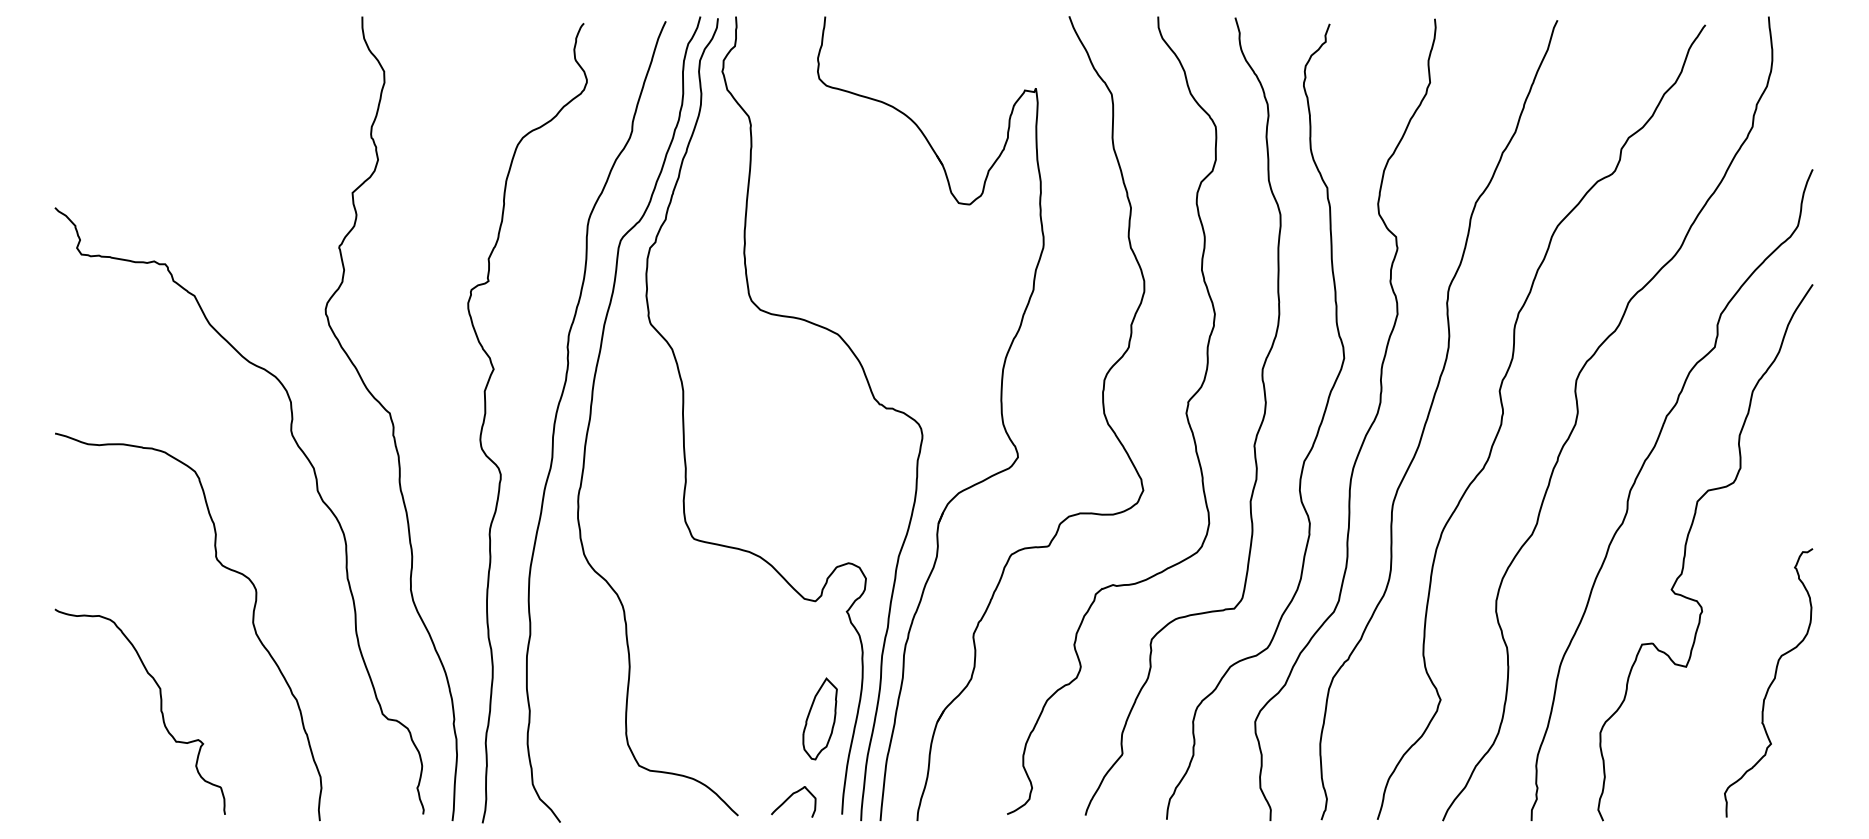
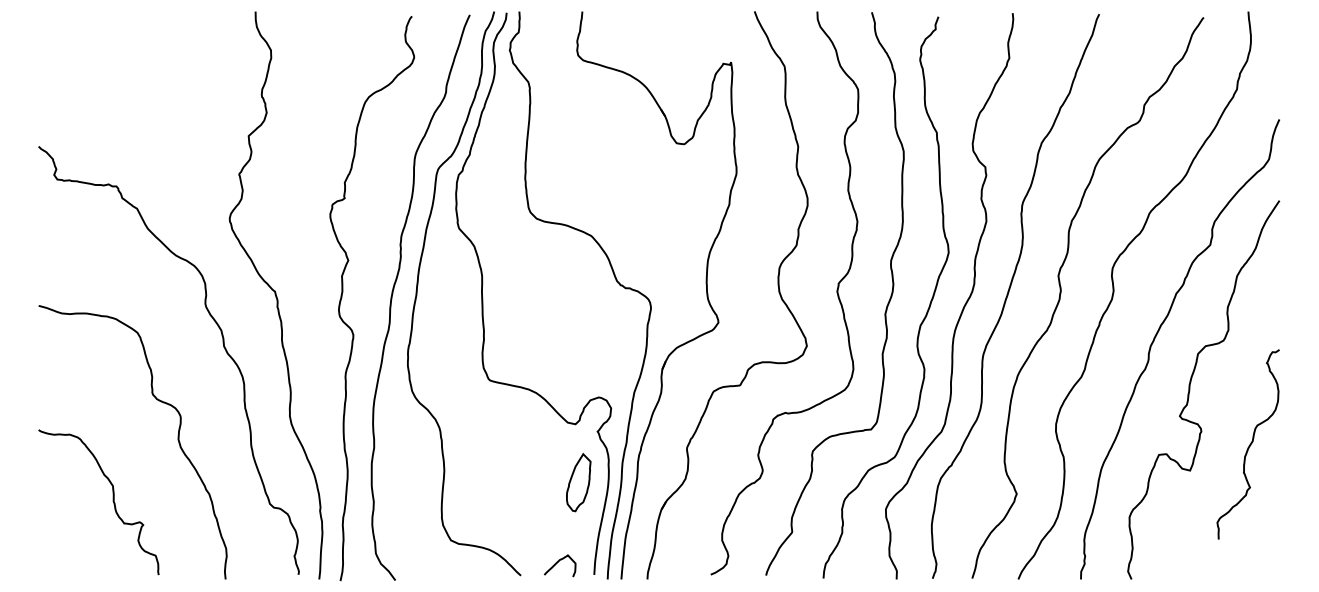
curve: (1770, 683) -> (1249, 444), moved
part: (819, 718) -> (578, 482), moved

